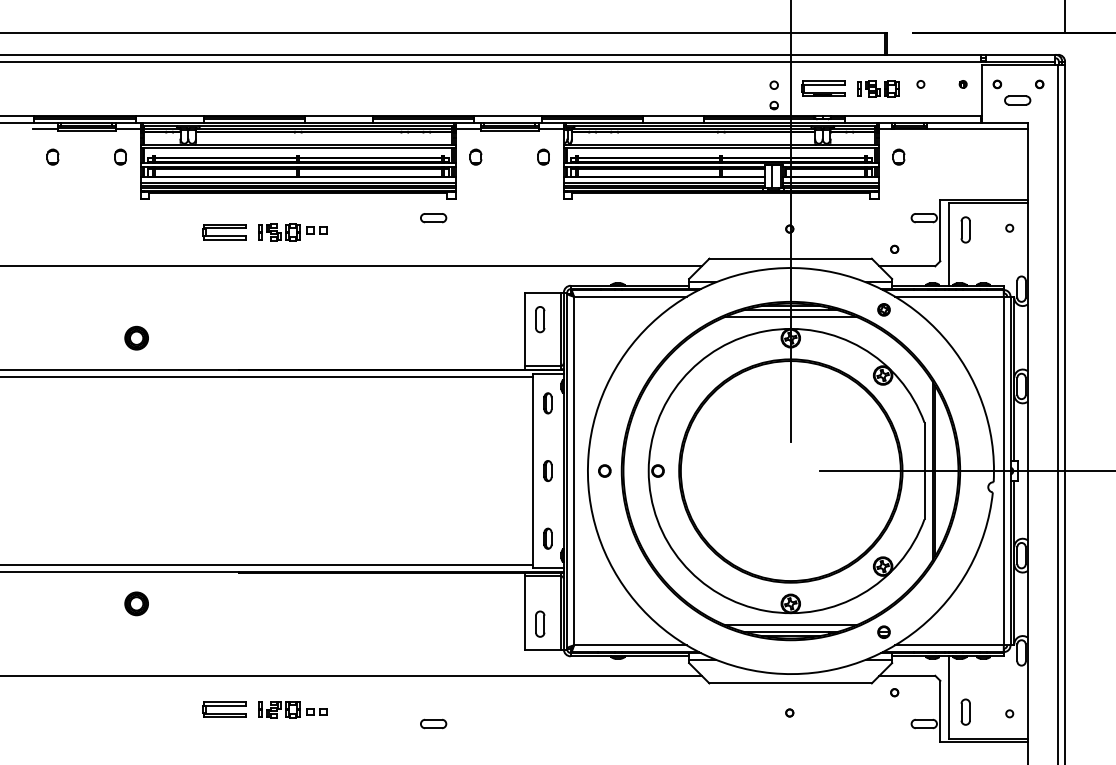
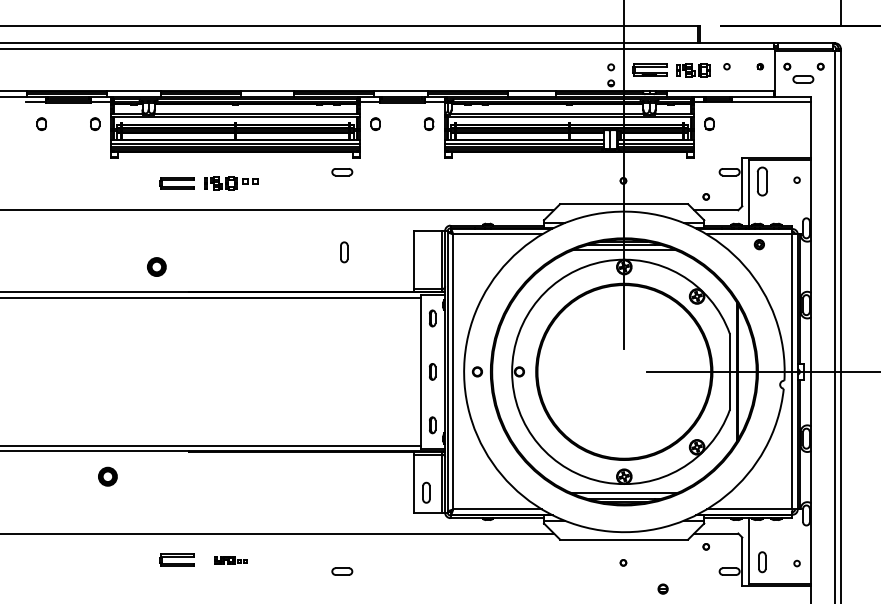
part: (965, 229) -> (762, 181), size x1.4
part: (883, 309) -> (759, 244), moved
part: (540, 319) -> (344, 252), moved
part: (136, 337) -> (156, 266), moved
part: (883, 631) -> (662, 588), moved
part: (292, 709) -> (230, 560), size x0.6

